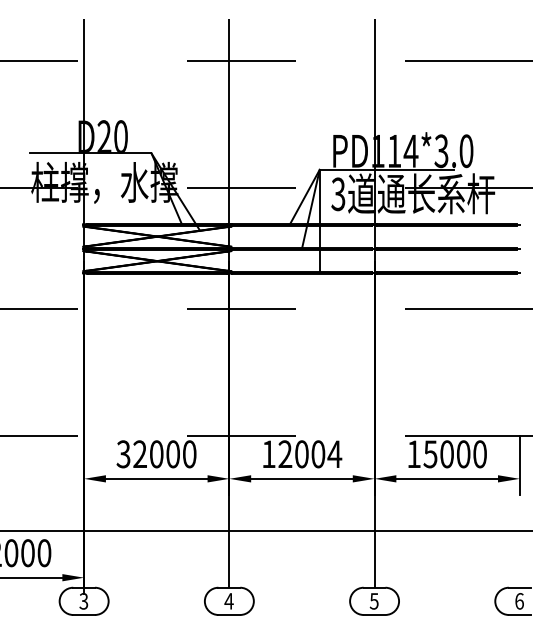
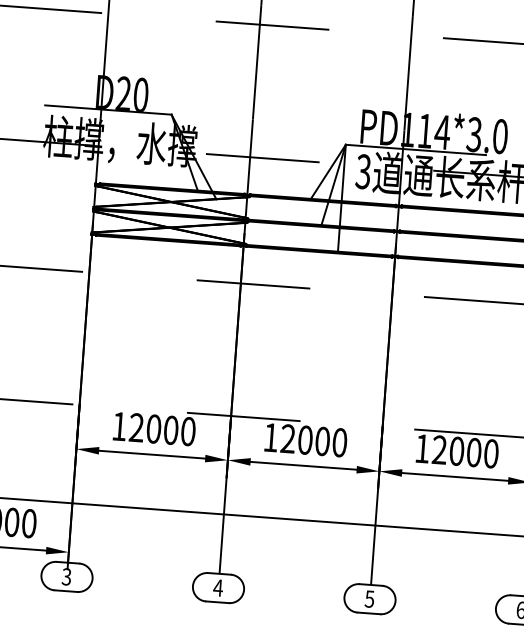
text: (123, 454) -> (119, 426), 32000 -> 12000
text: (334, 454) -> (339, 442), 12004 -> 12000
text: (430, 454) -> (439, 450), 15000 -> 12000

